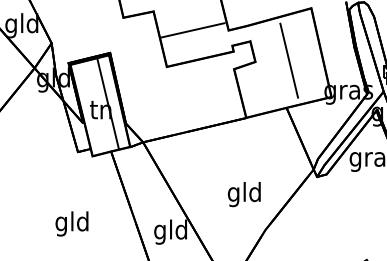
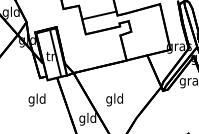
line: (288, 61) -> (148, 31), removed
text: (244, 193) -> (114, 99), moved
text: (70, 222) -> (36, 99), moved

